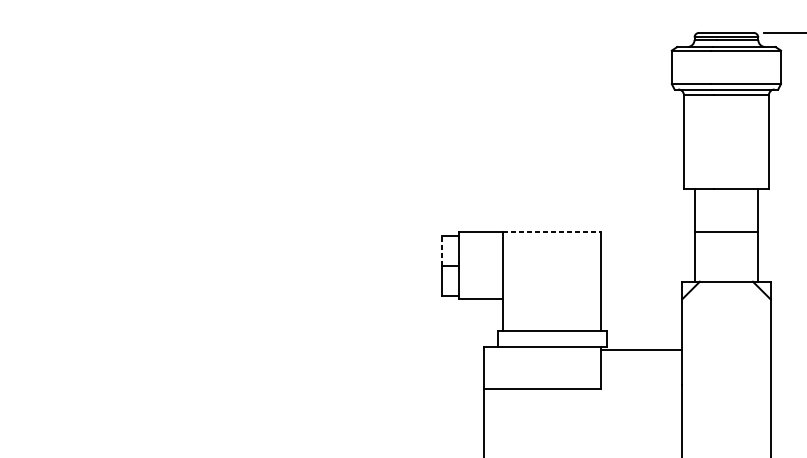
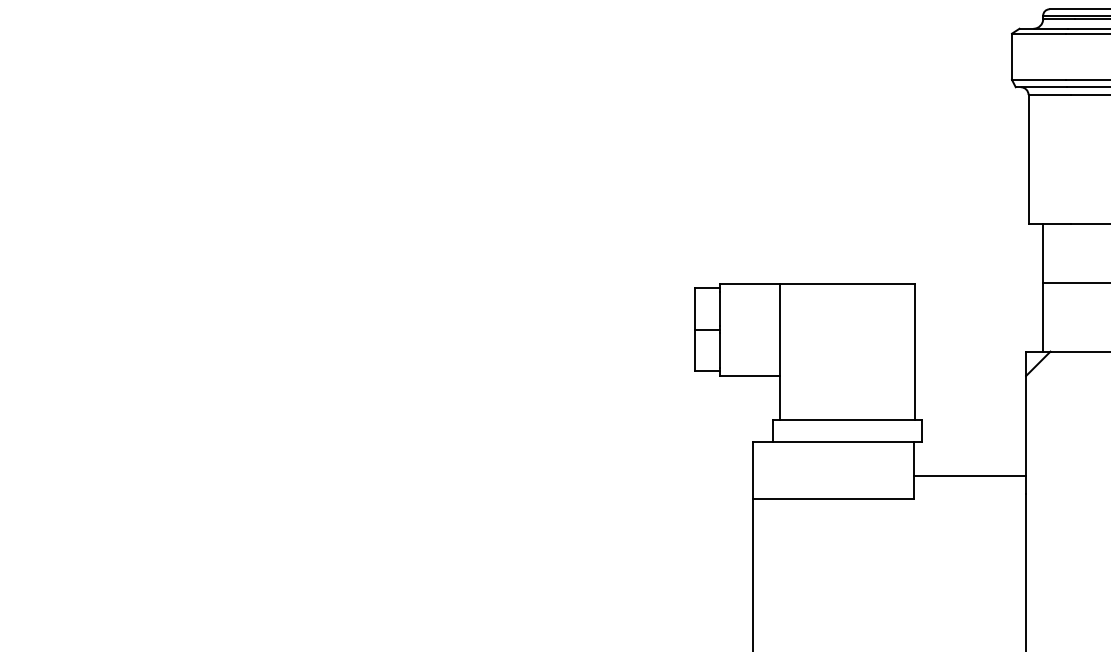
line: (553, 232) -> (848, 283), dashed -> solid
line: (441, 251) -> (695, 309), dashed -> solid
line: (641, 349) -> (970, 476), moved

